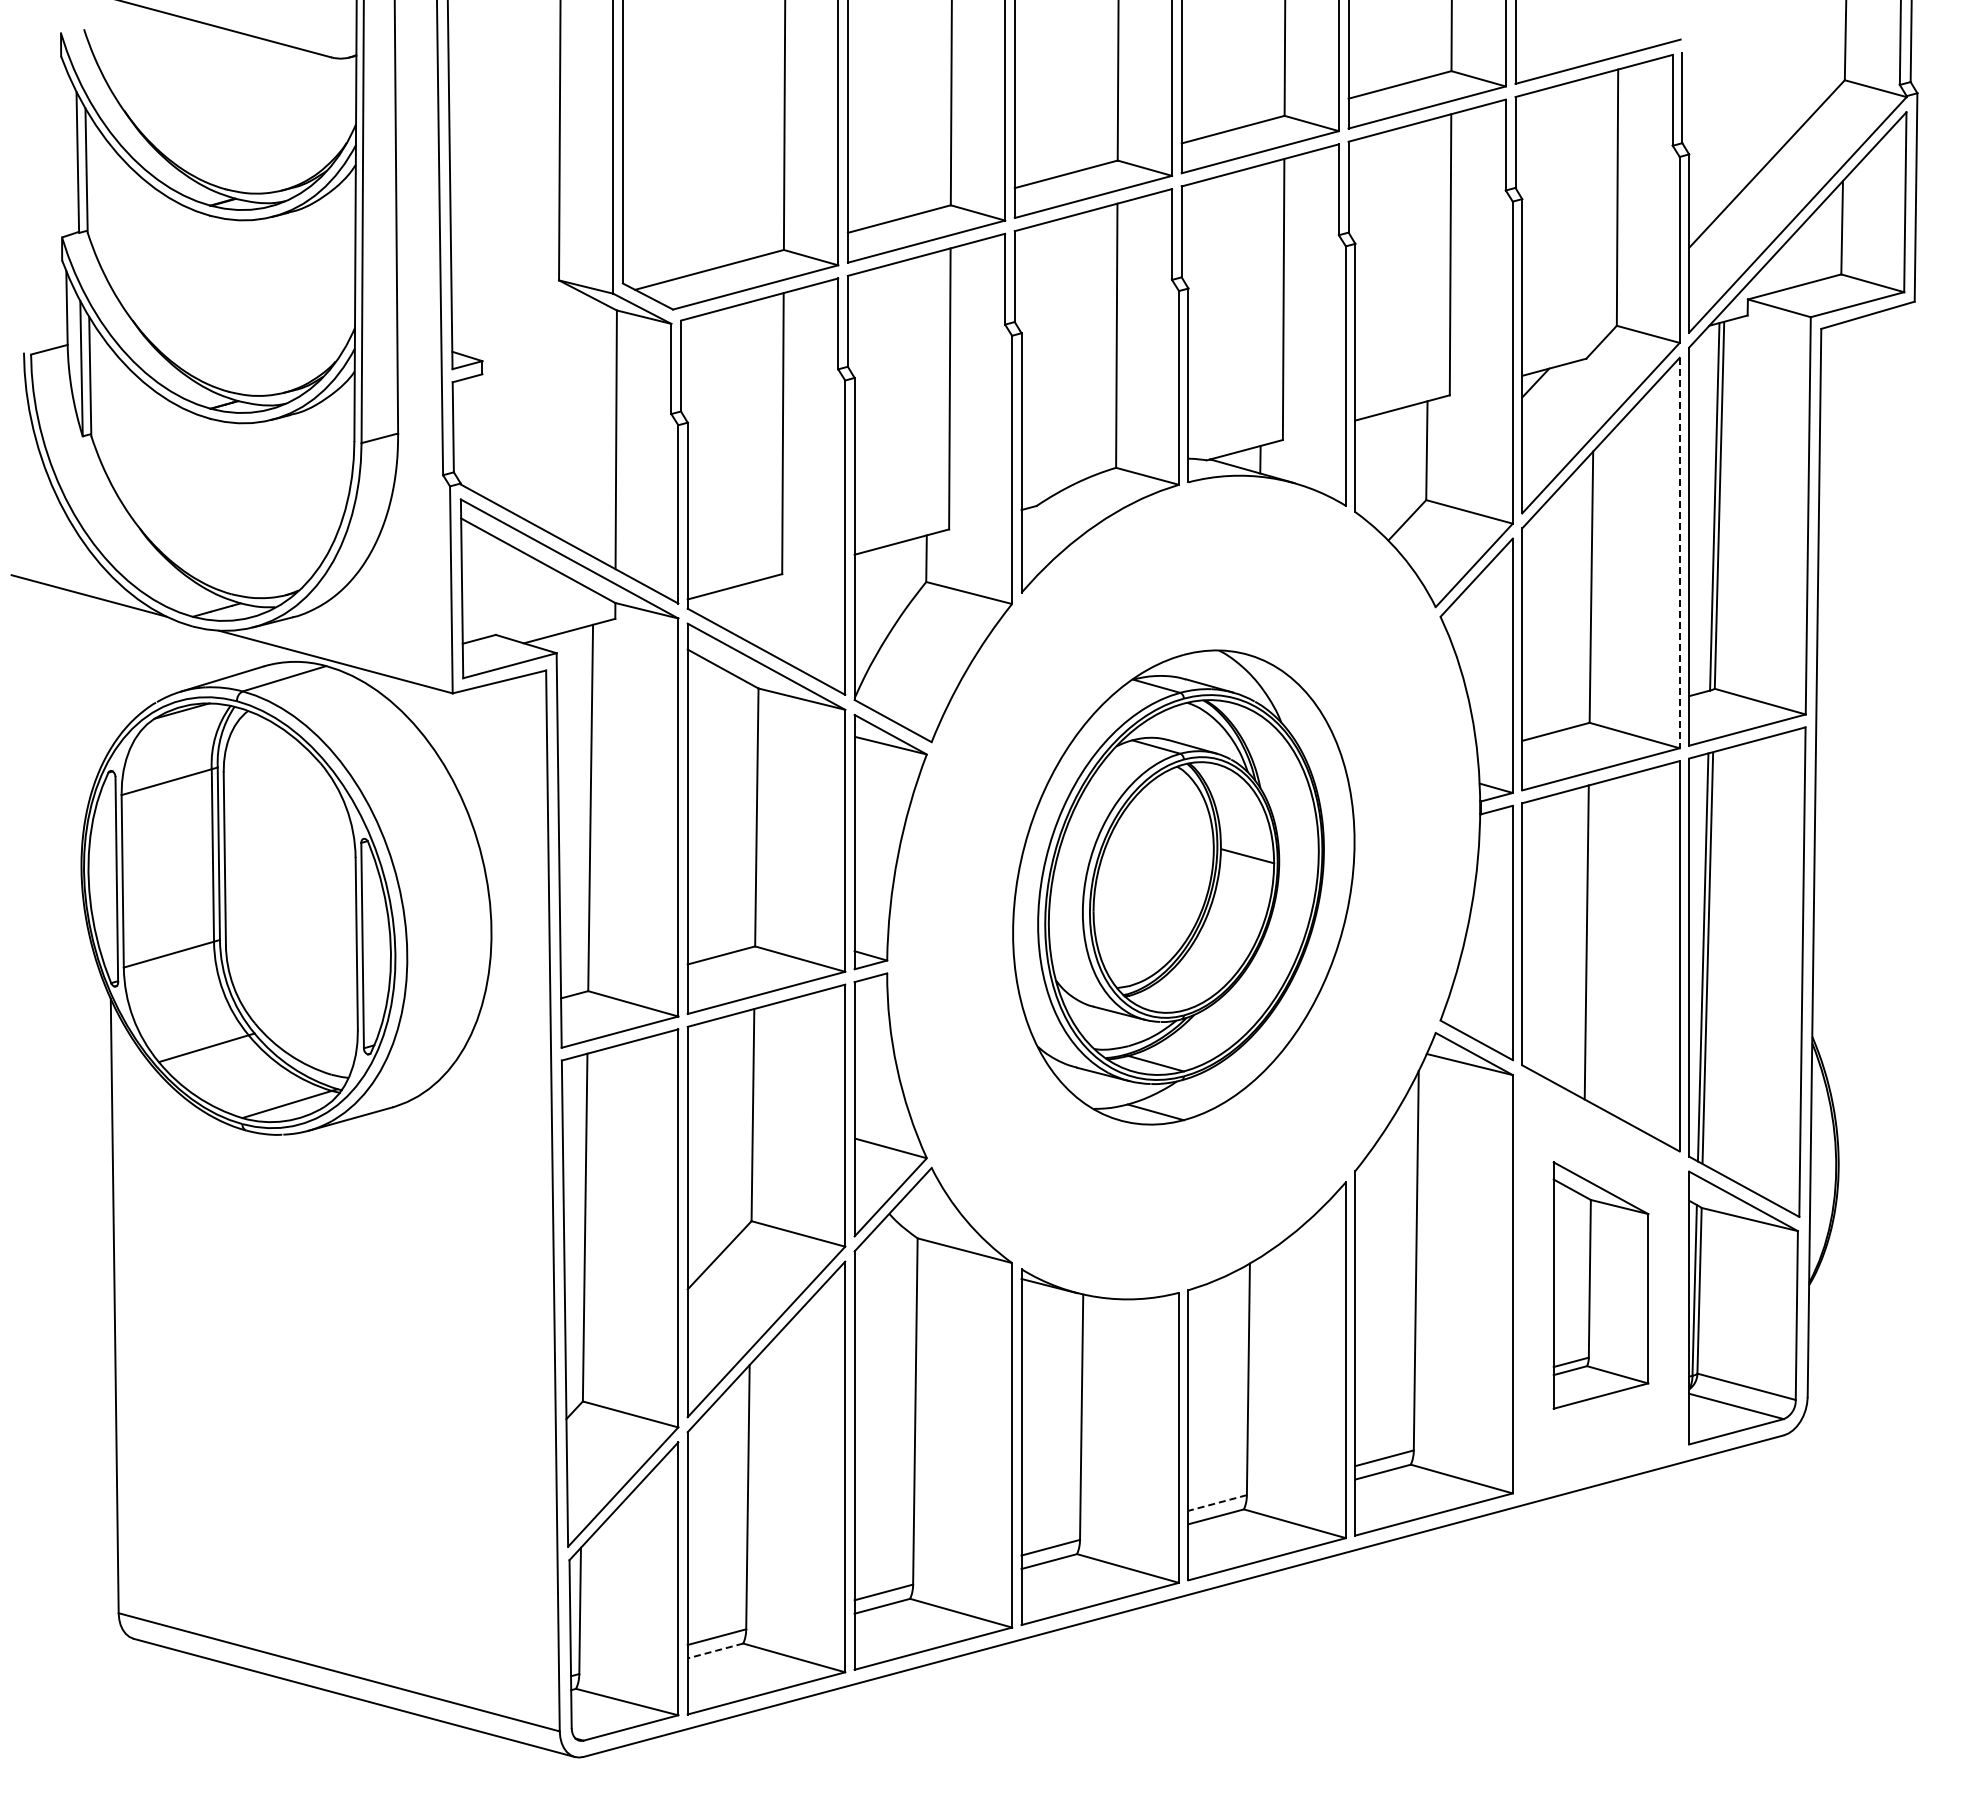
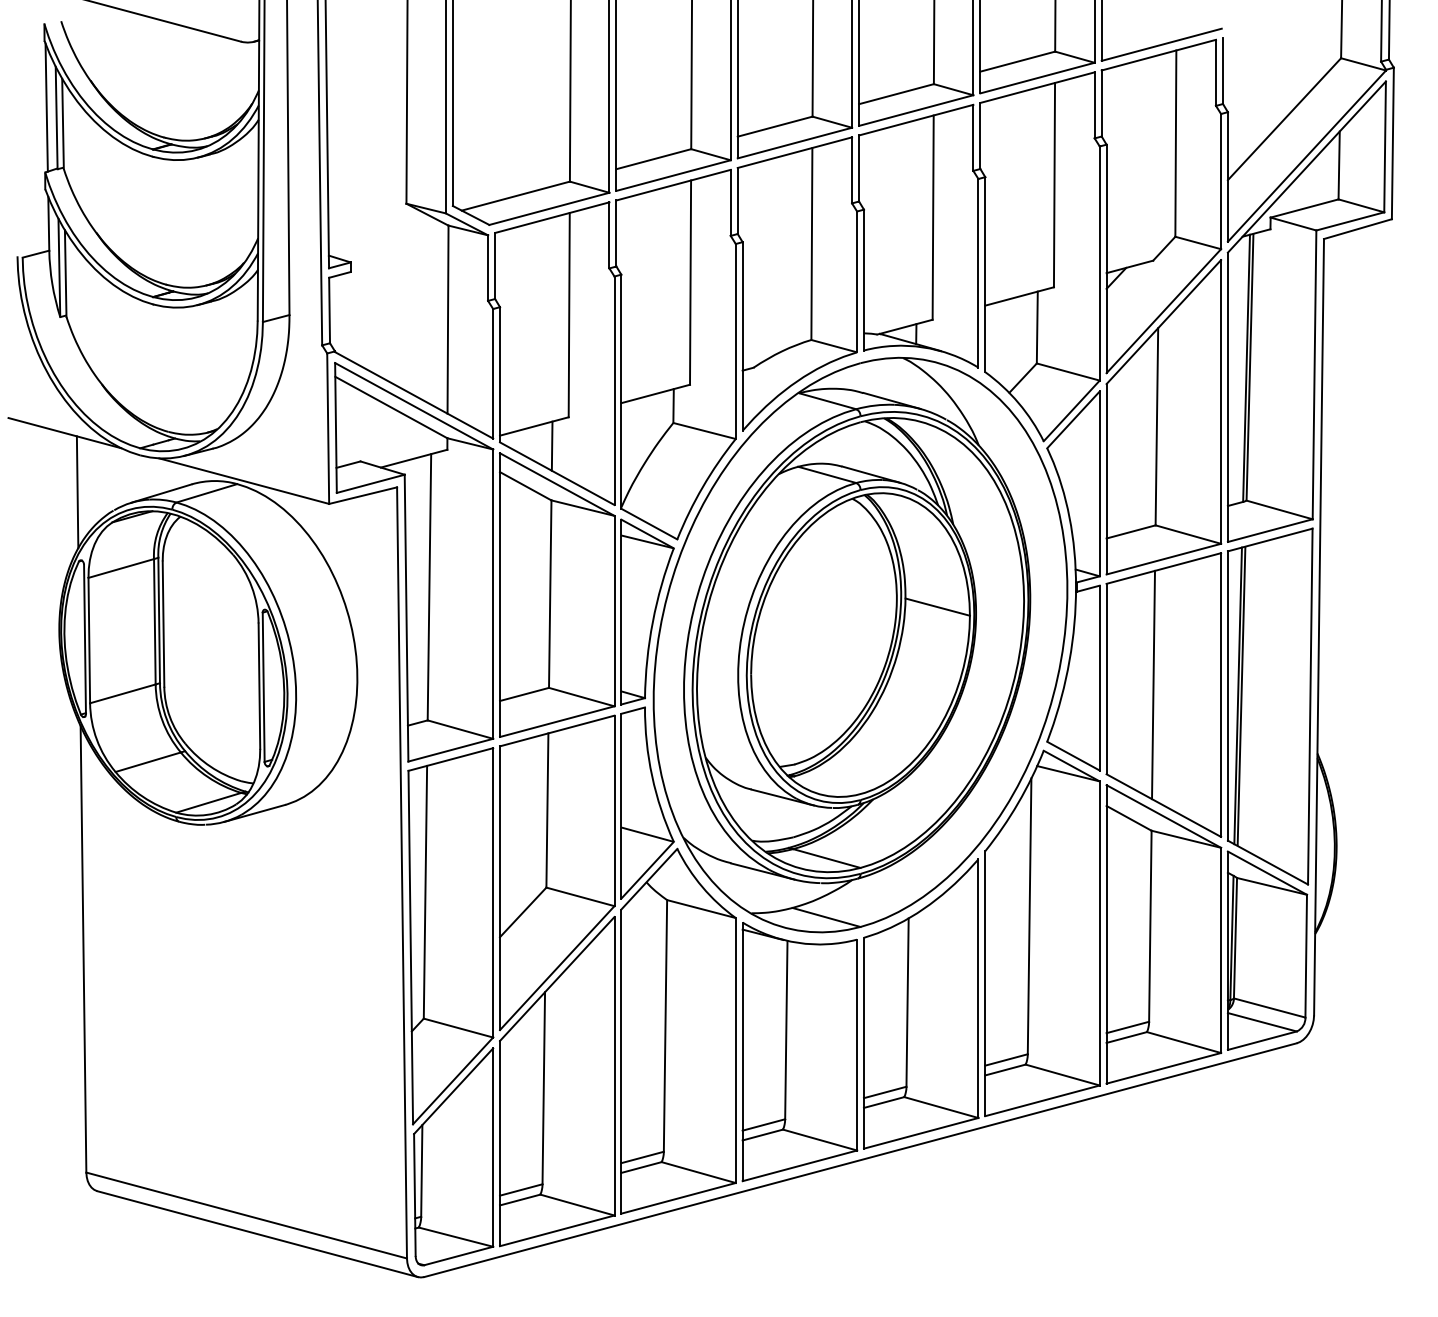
line: (63, 148) -> (46, 107), added
line: (1679, 553) -> (1220, 402), dashed -> solid
line: (759, 613) -> (552, 445), added
line: (106, 677) -> (77, 492), added
part: (1183, 887) -> (860, 645), size x1.67
part: (1600, 1285) -> (1163, 934), size x1.67
line: (1217, 1503) -> (885, 1092), dashed -> solid
line: (715, 1650) -> (520, 1199), dashed -> solid

